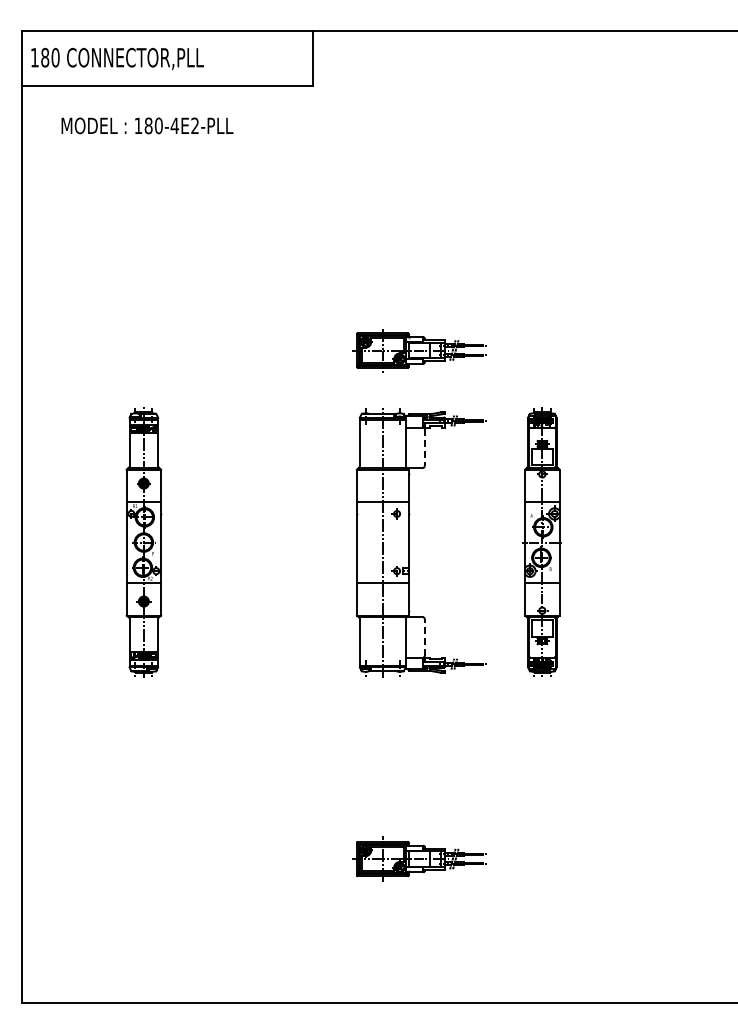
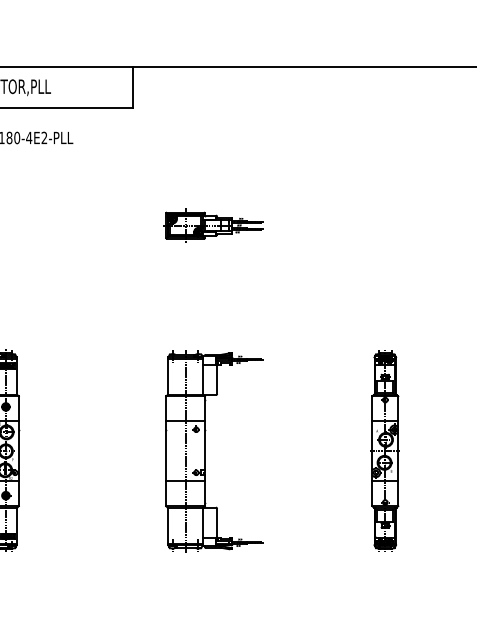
part: (419, 350) -> (213, 225), moved
line: (424, 447) -> (216, 379), dashed -> solid
part: (541, 541) -> (384, 450), moved
line: (424, 637) -> (216, 522), dashed -> solid

